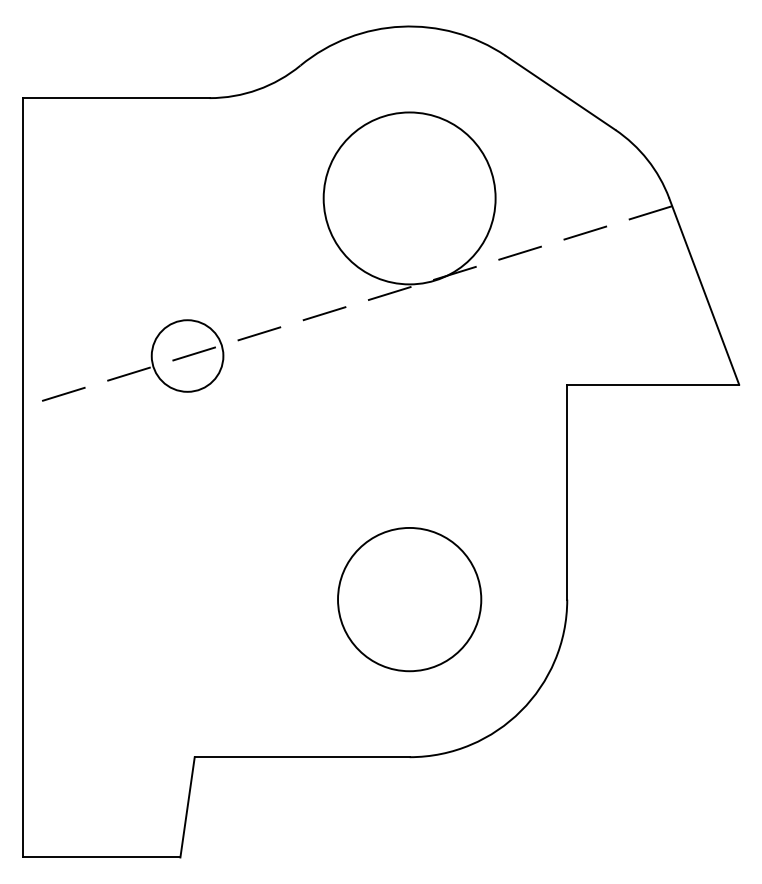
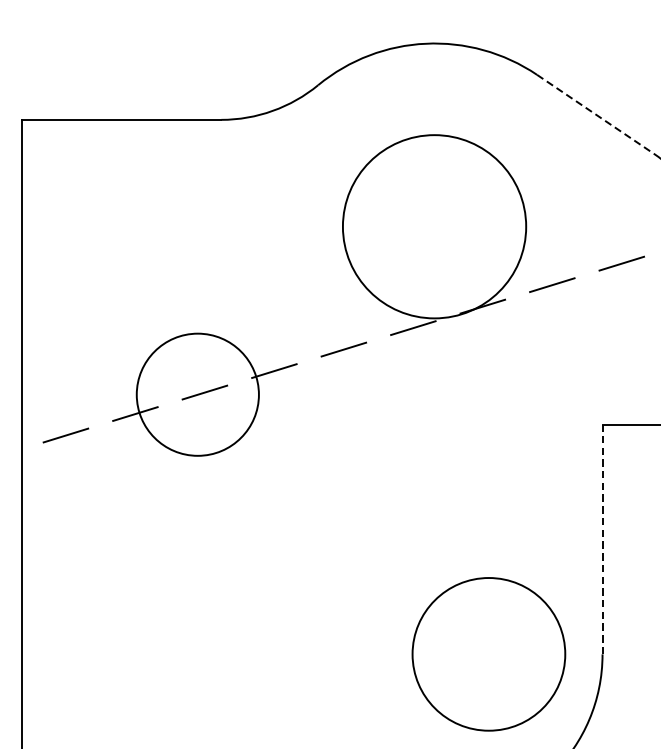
line: (561, 93) -> (596, 114), solid -> dashed
circle: (187, 355) -> (197, 394), size x1.6
line: (567, 491) -> (602, 539), solid -> dashed
circle: (409, 599) -> (488, 654), moved

